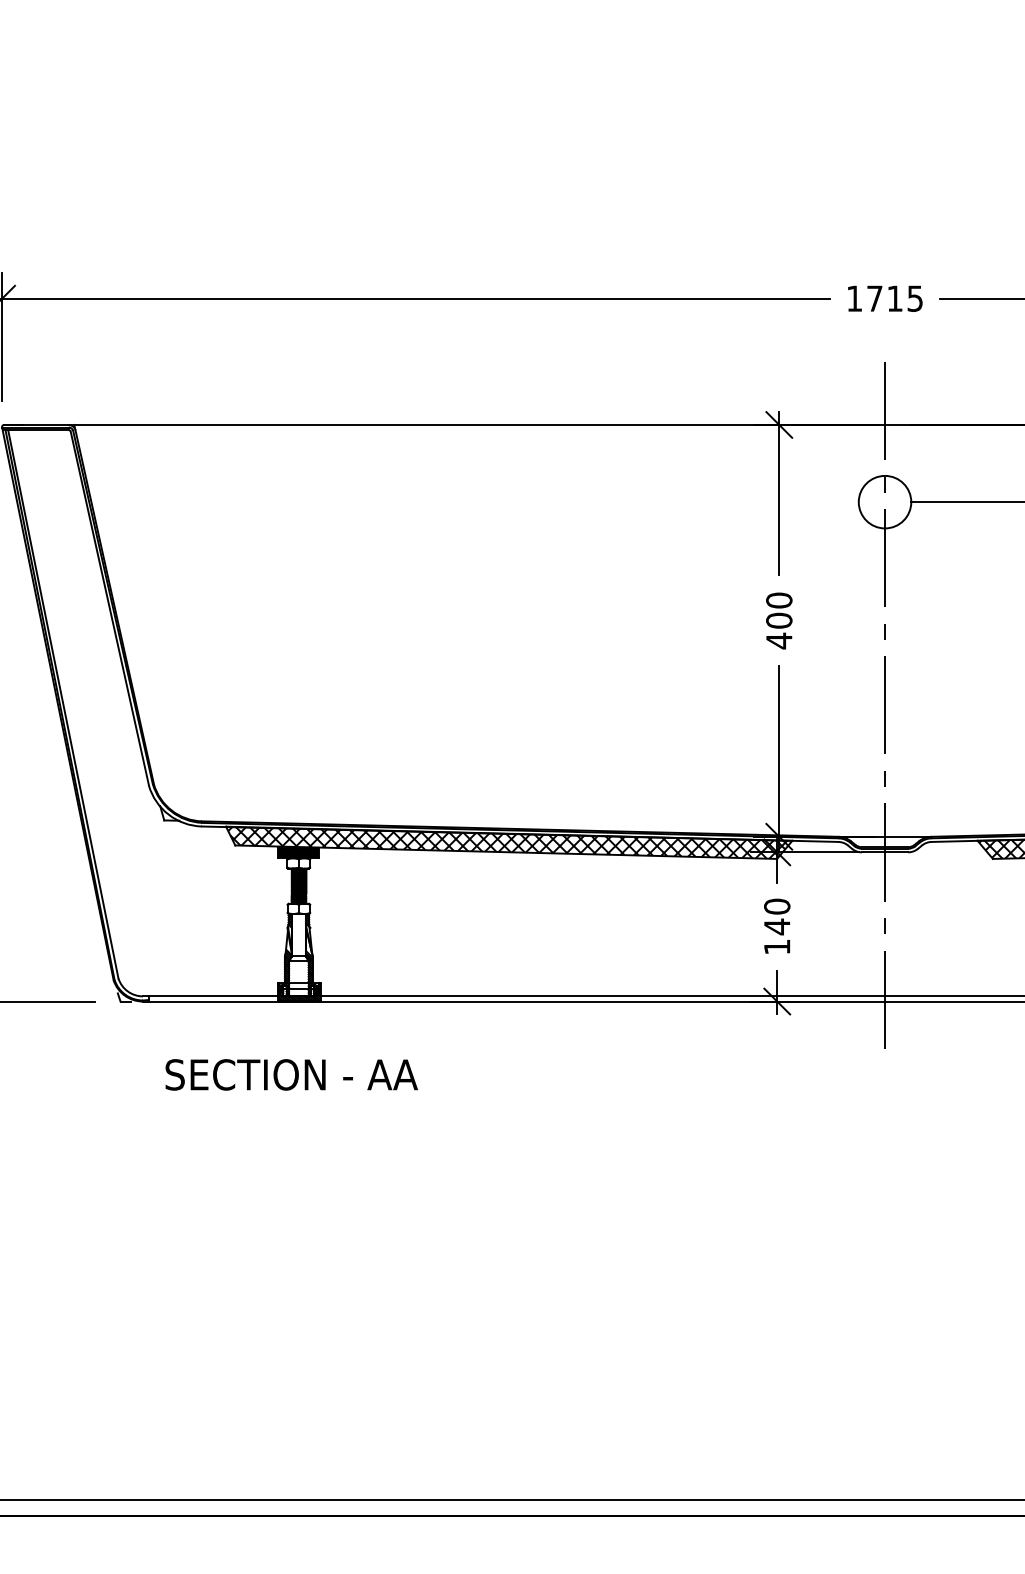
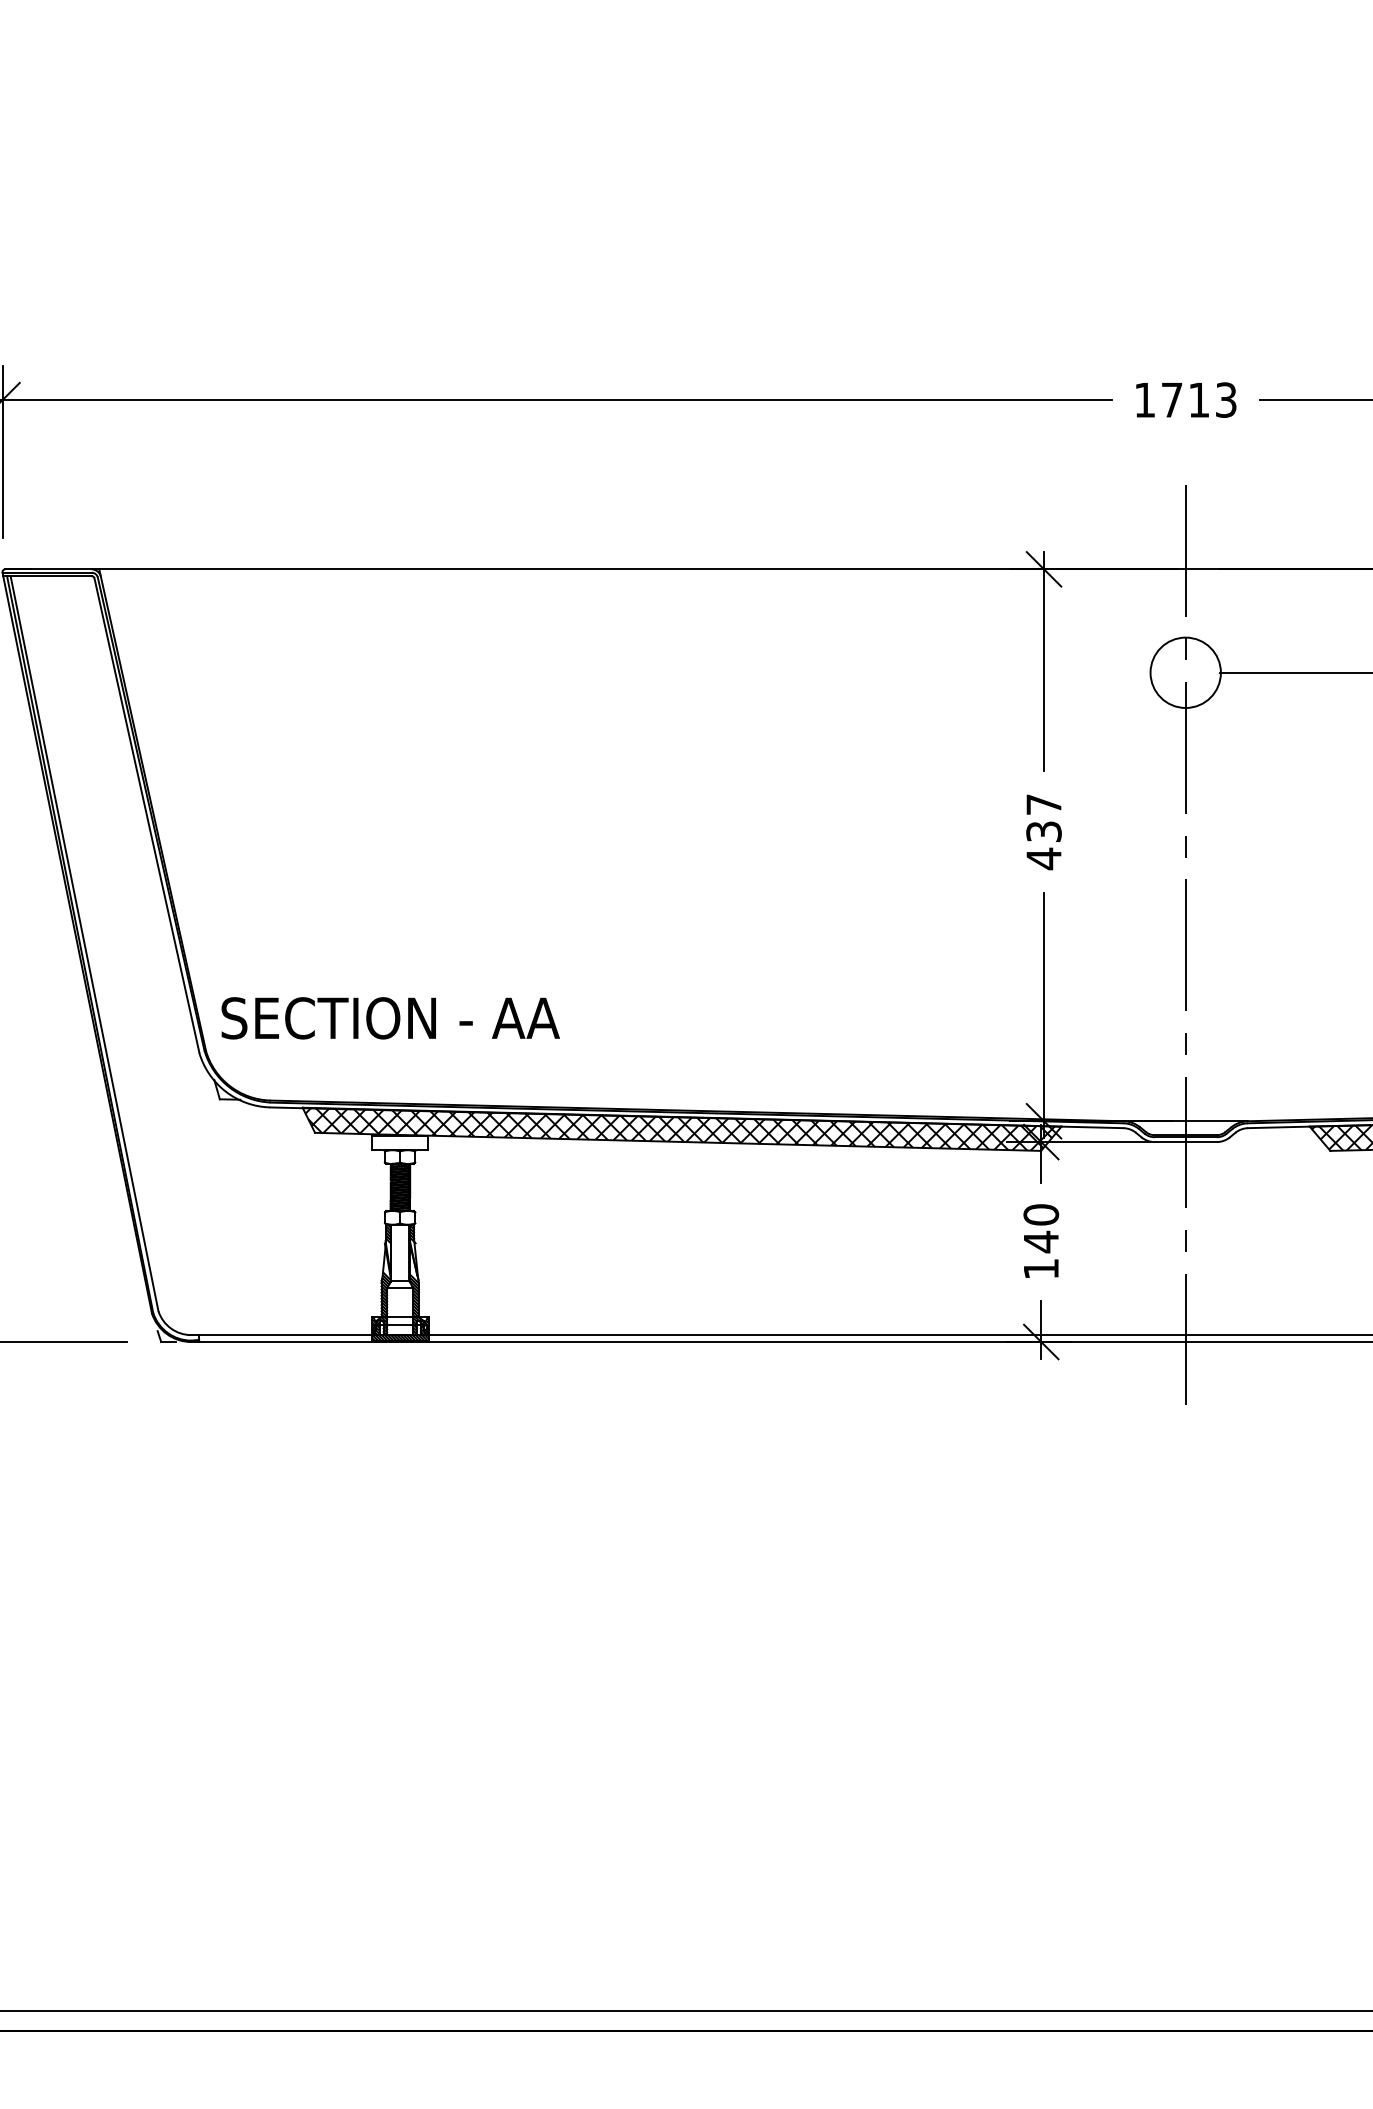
text: (915, 298) -> (1226, 399), 1715 -> 1713
text: (778, 610) -> (1043, 818), 400 -> 437
fill: (298, 853) -> (399, 1143), removed
text: (291, 1075) -> (390, 1018), moved

